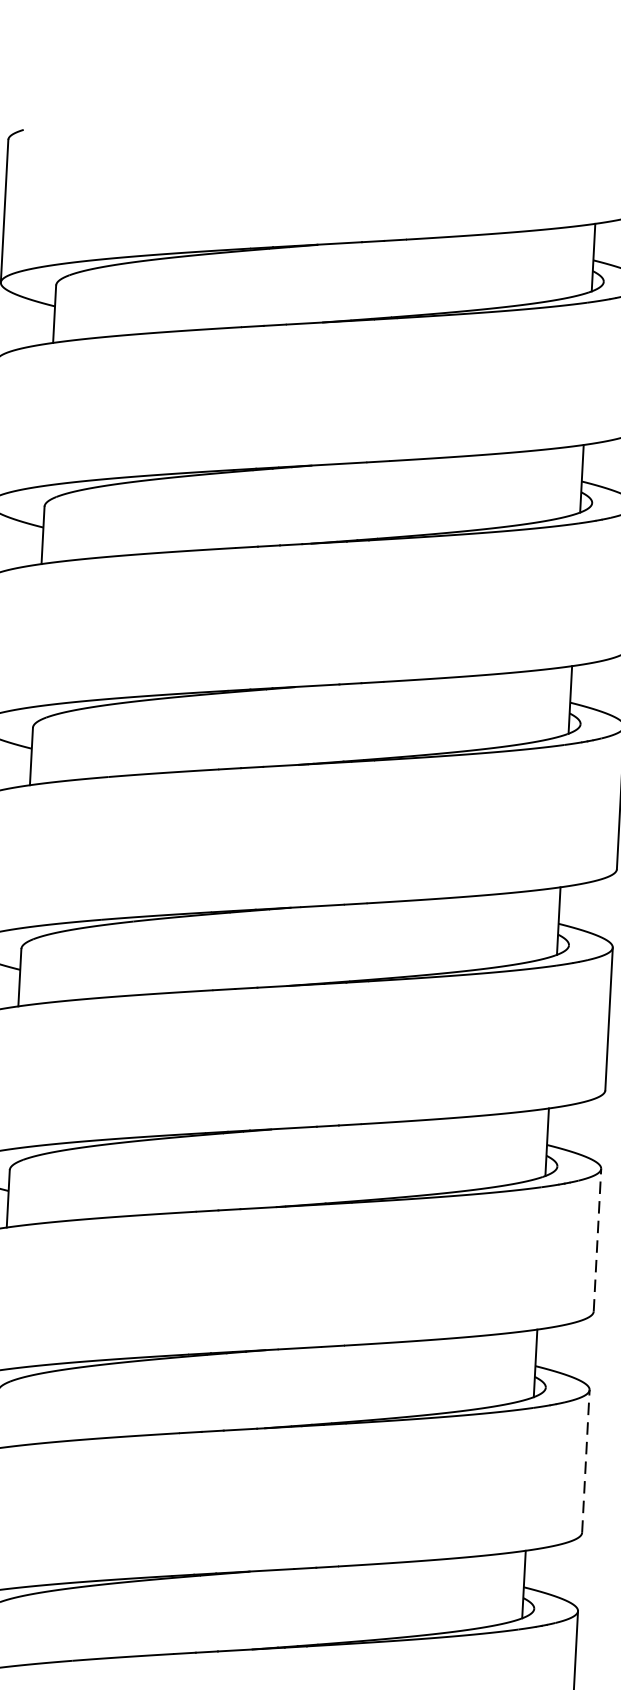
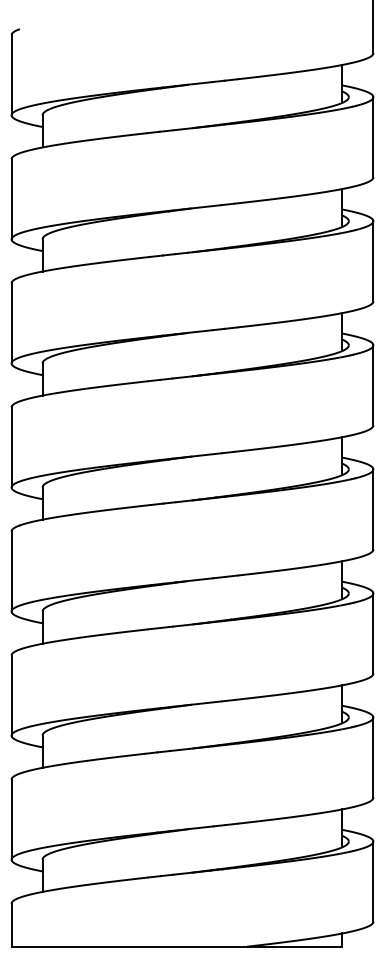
line: (597, 1240) -> (373, 633), dashed -> solid
line: (586, 1461) -> (373, 757), dashed -> solid

